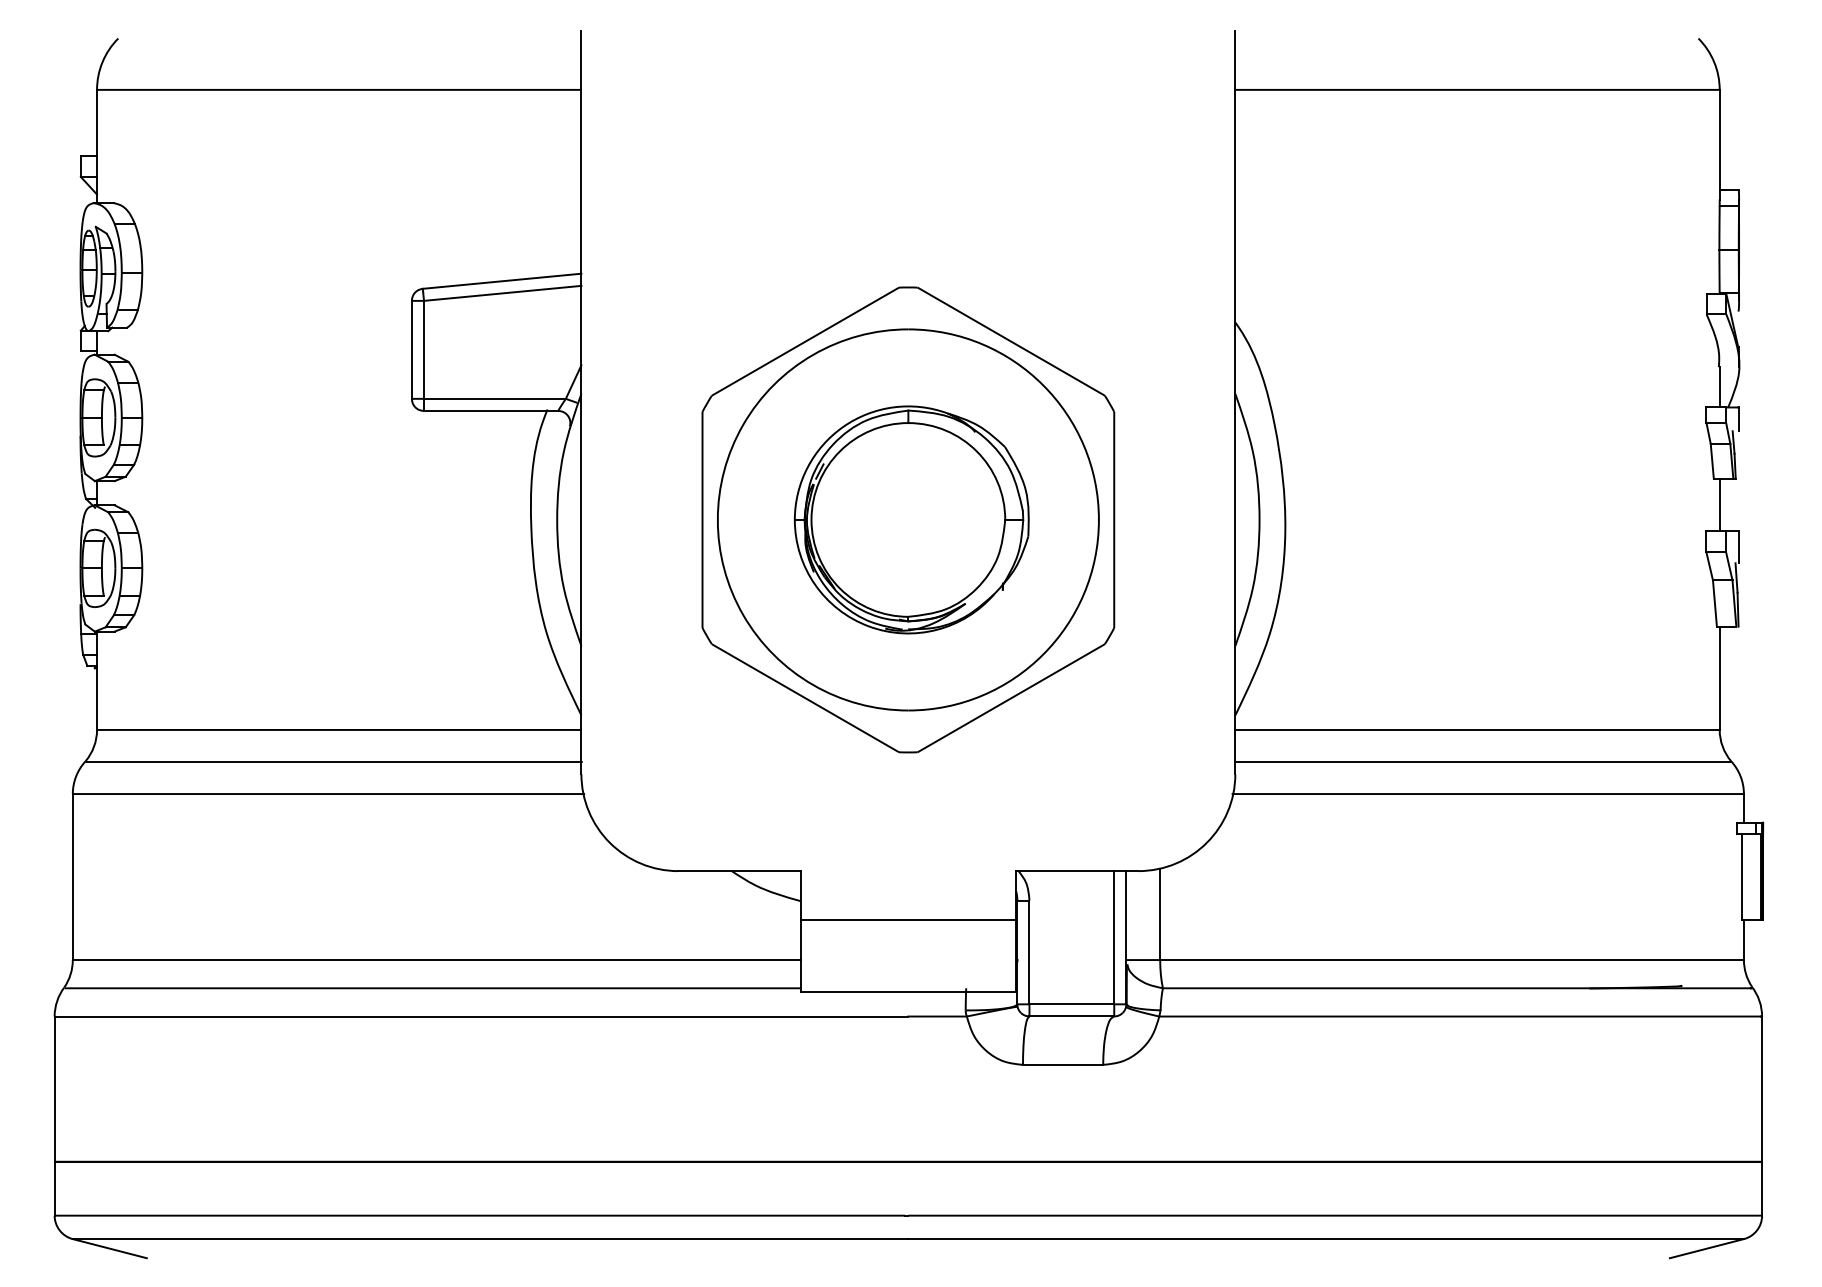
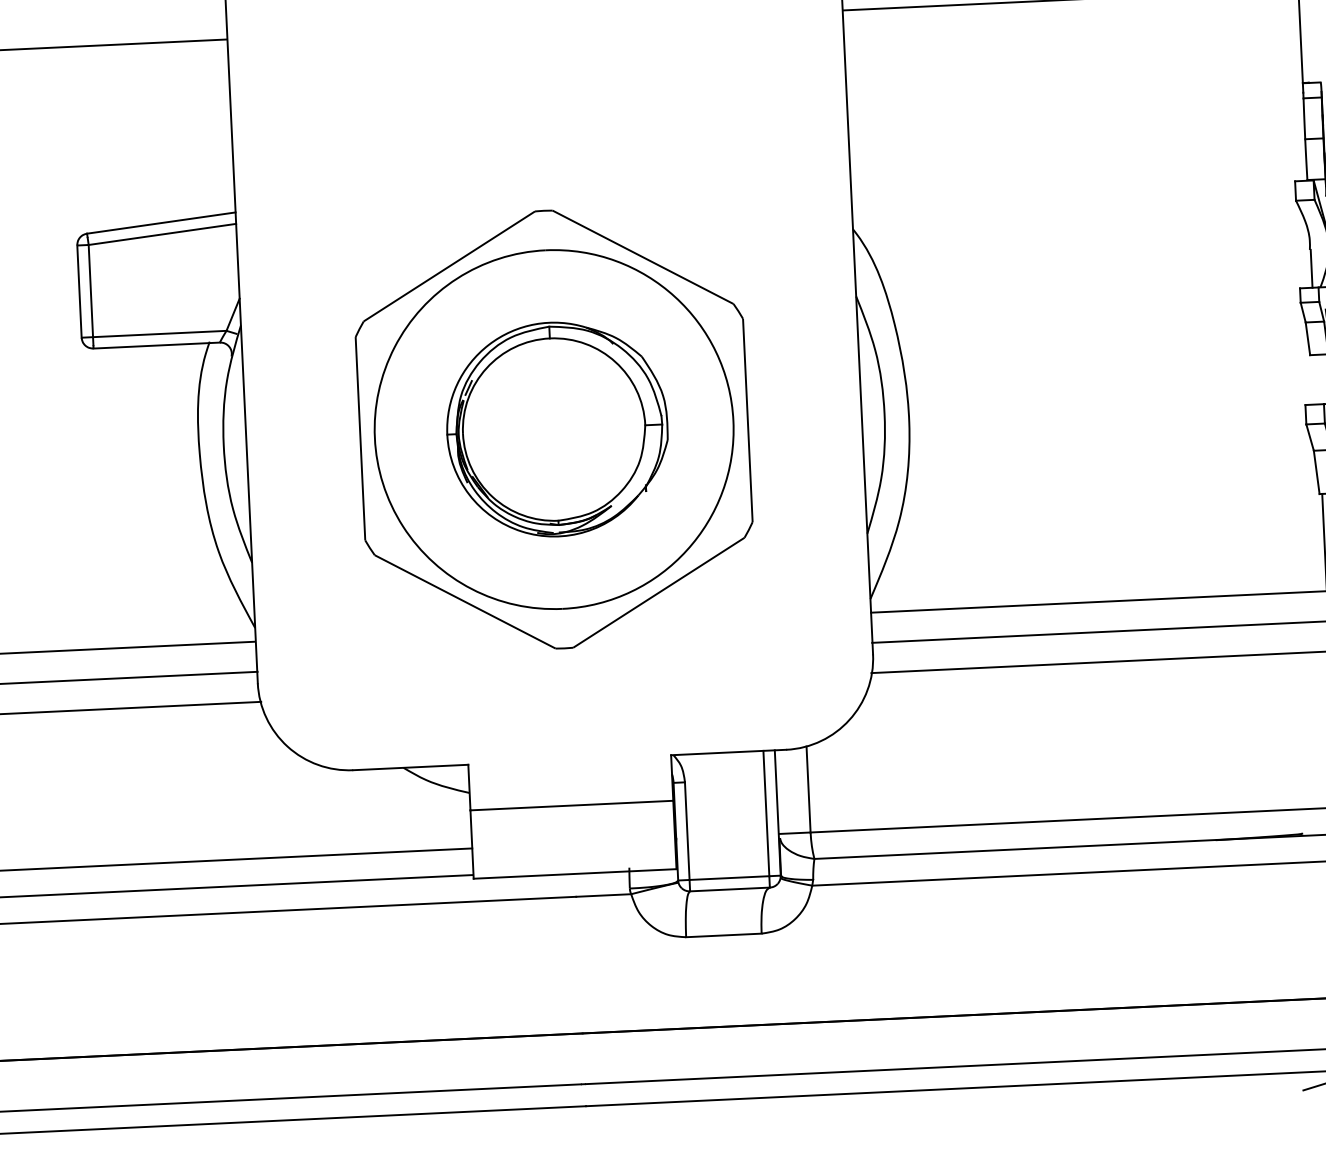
line: (1719, 504) -> (1316, 379), removed

